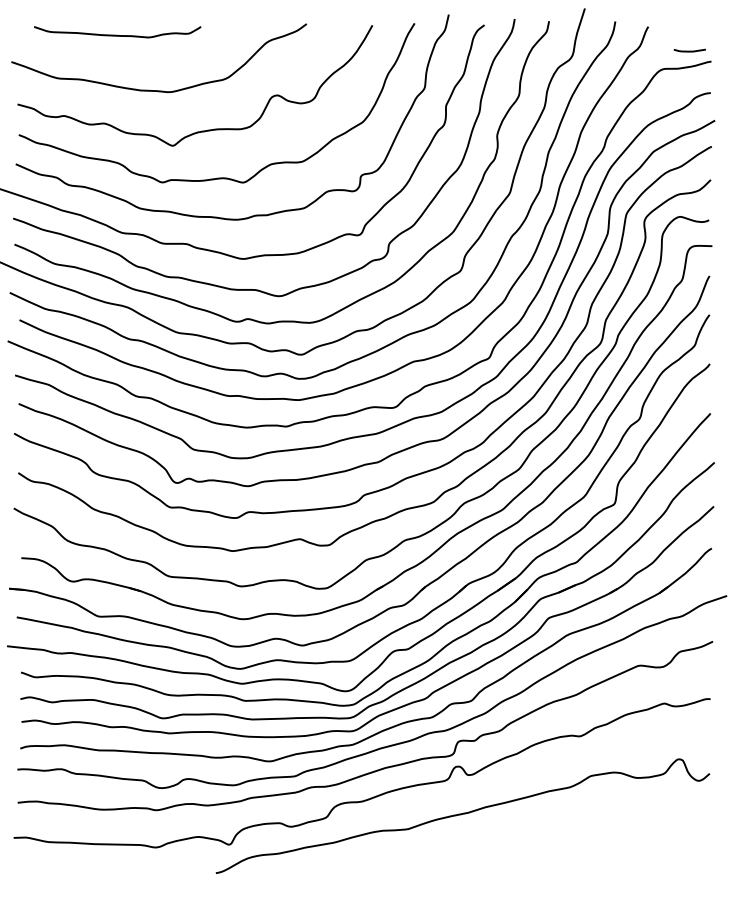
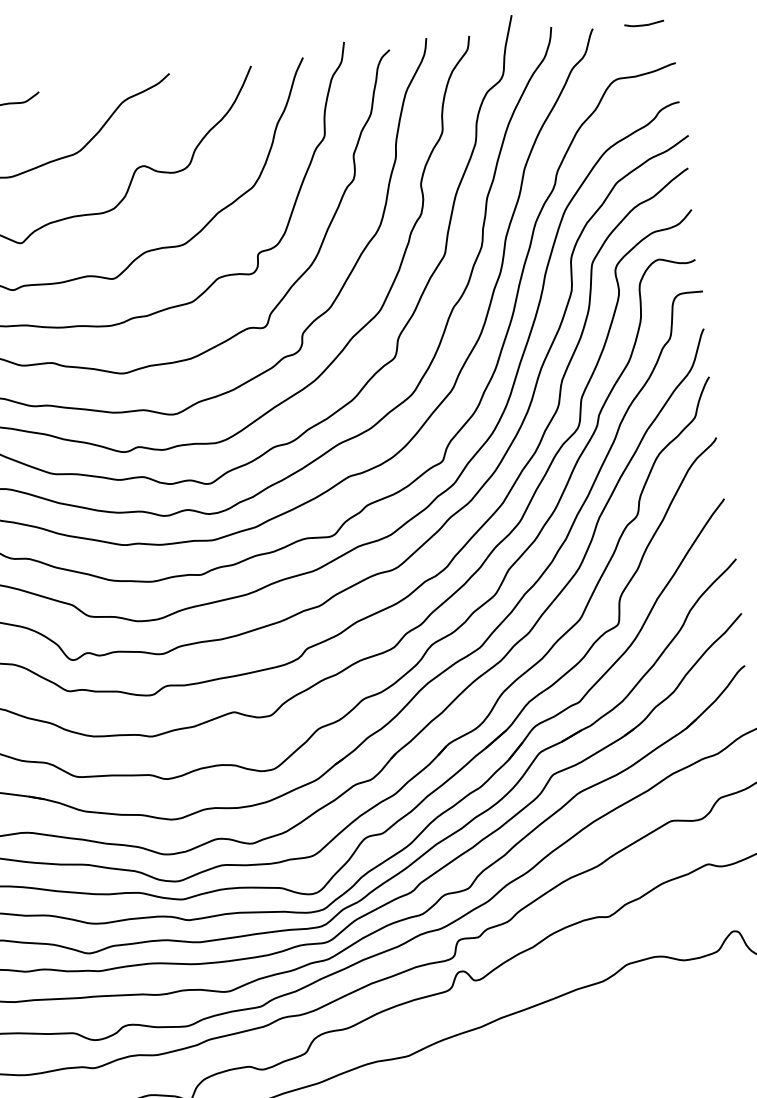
curve: (689, 50) -> (643, 23), moved

